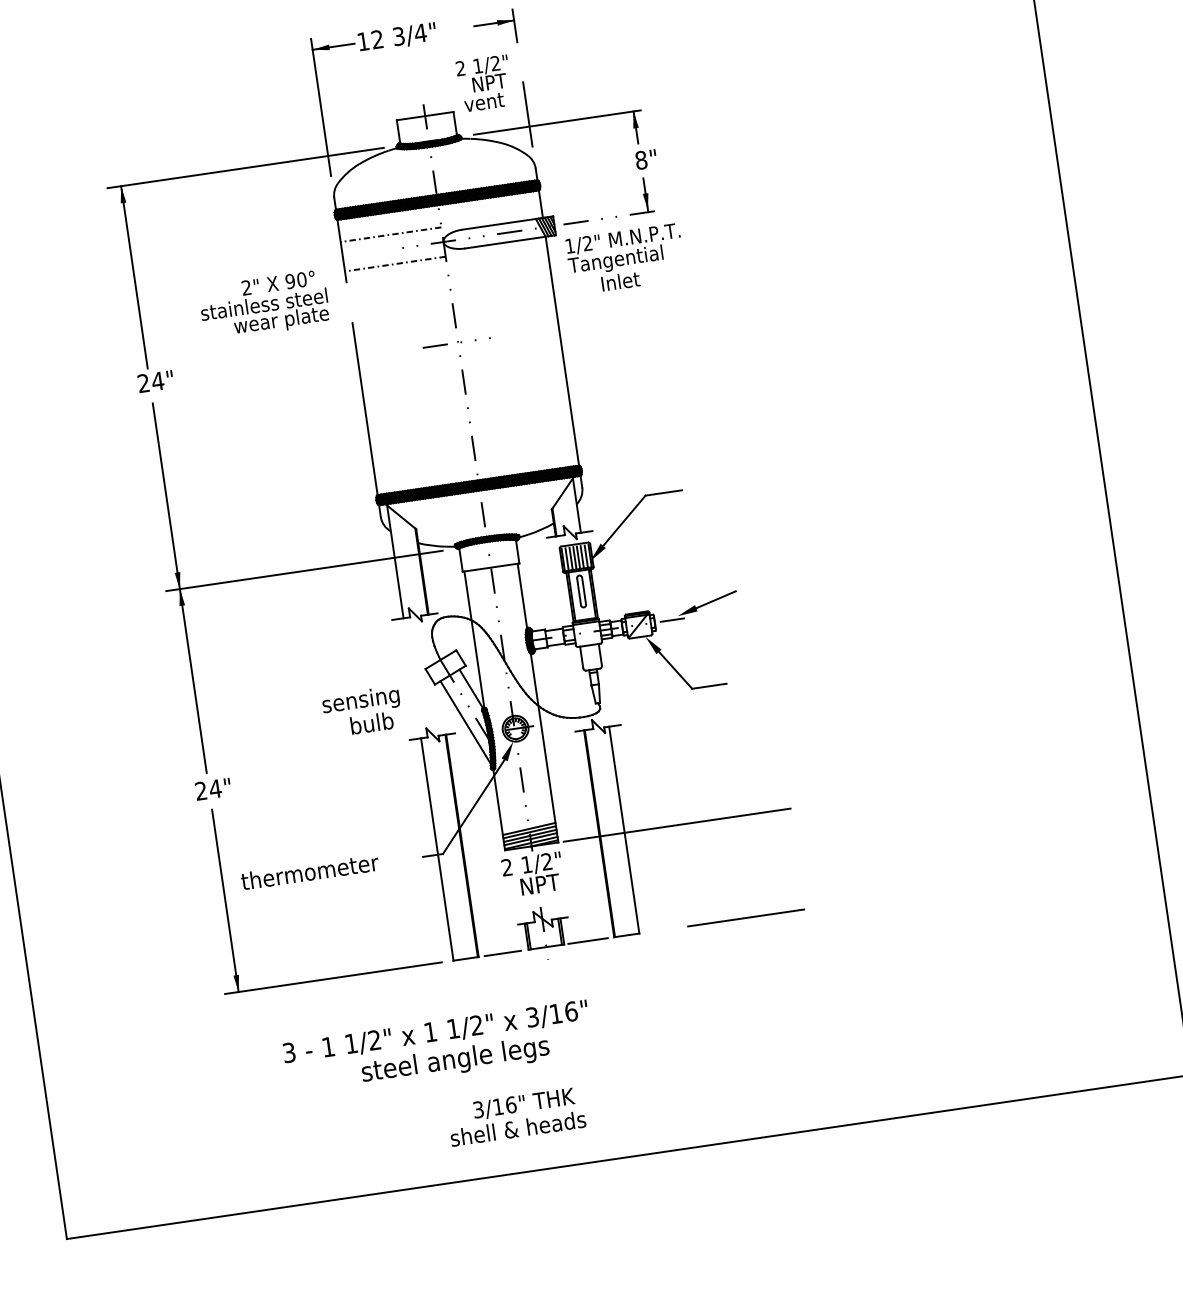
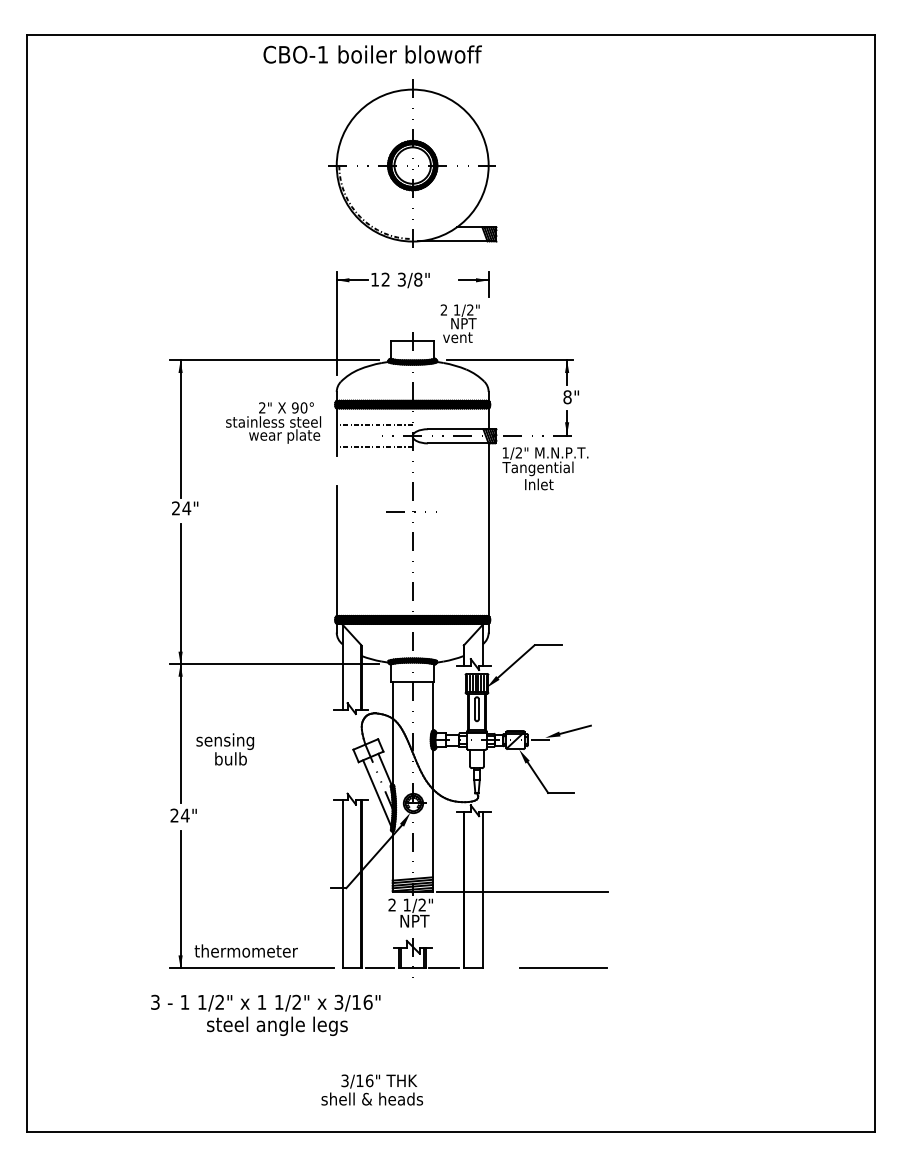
text: (419, 33) -> (417, 279), 3/4" -> 3/8"
line: (527, 113) -> (488, 350), removed
text: (264, 305) -> (273, 422), moved
text: (362, 711) -> (225, 749), moved
text: (308, 871) -> (245, 950), moved
text: (437, 1047) -> (265, 1014), moved

